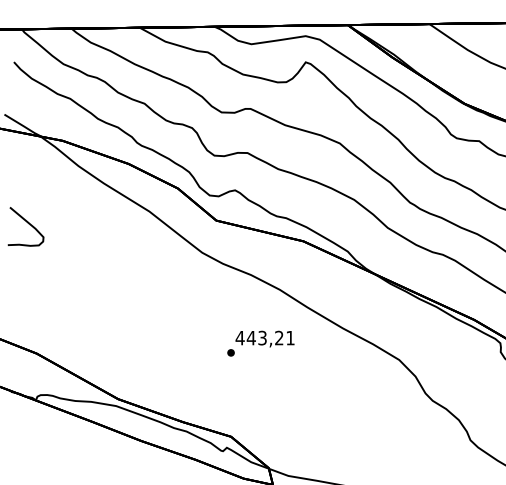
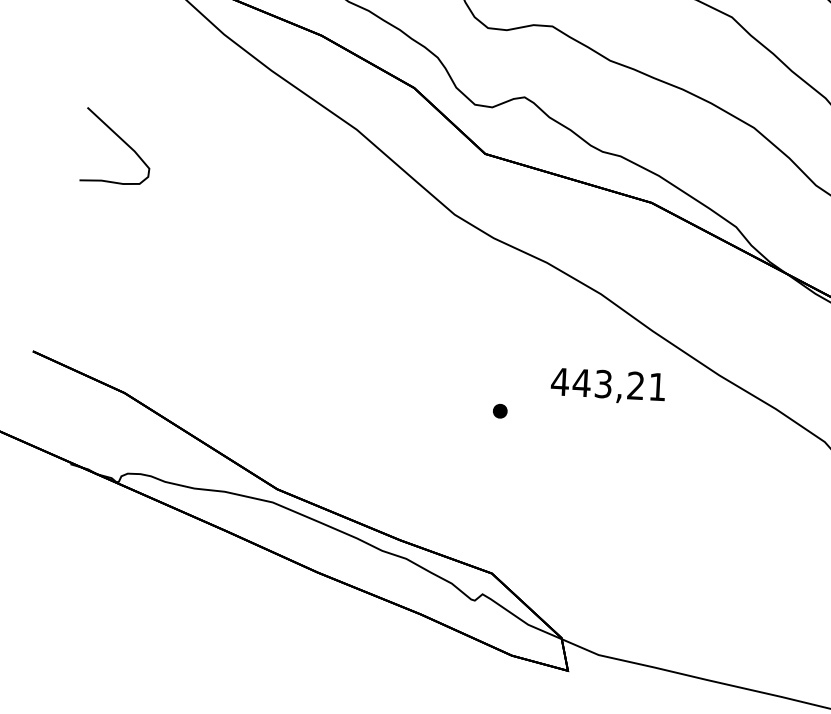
text: (264, 338) -> (607, 385), moved

